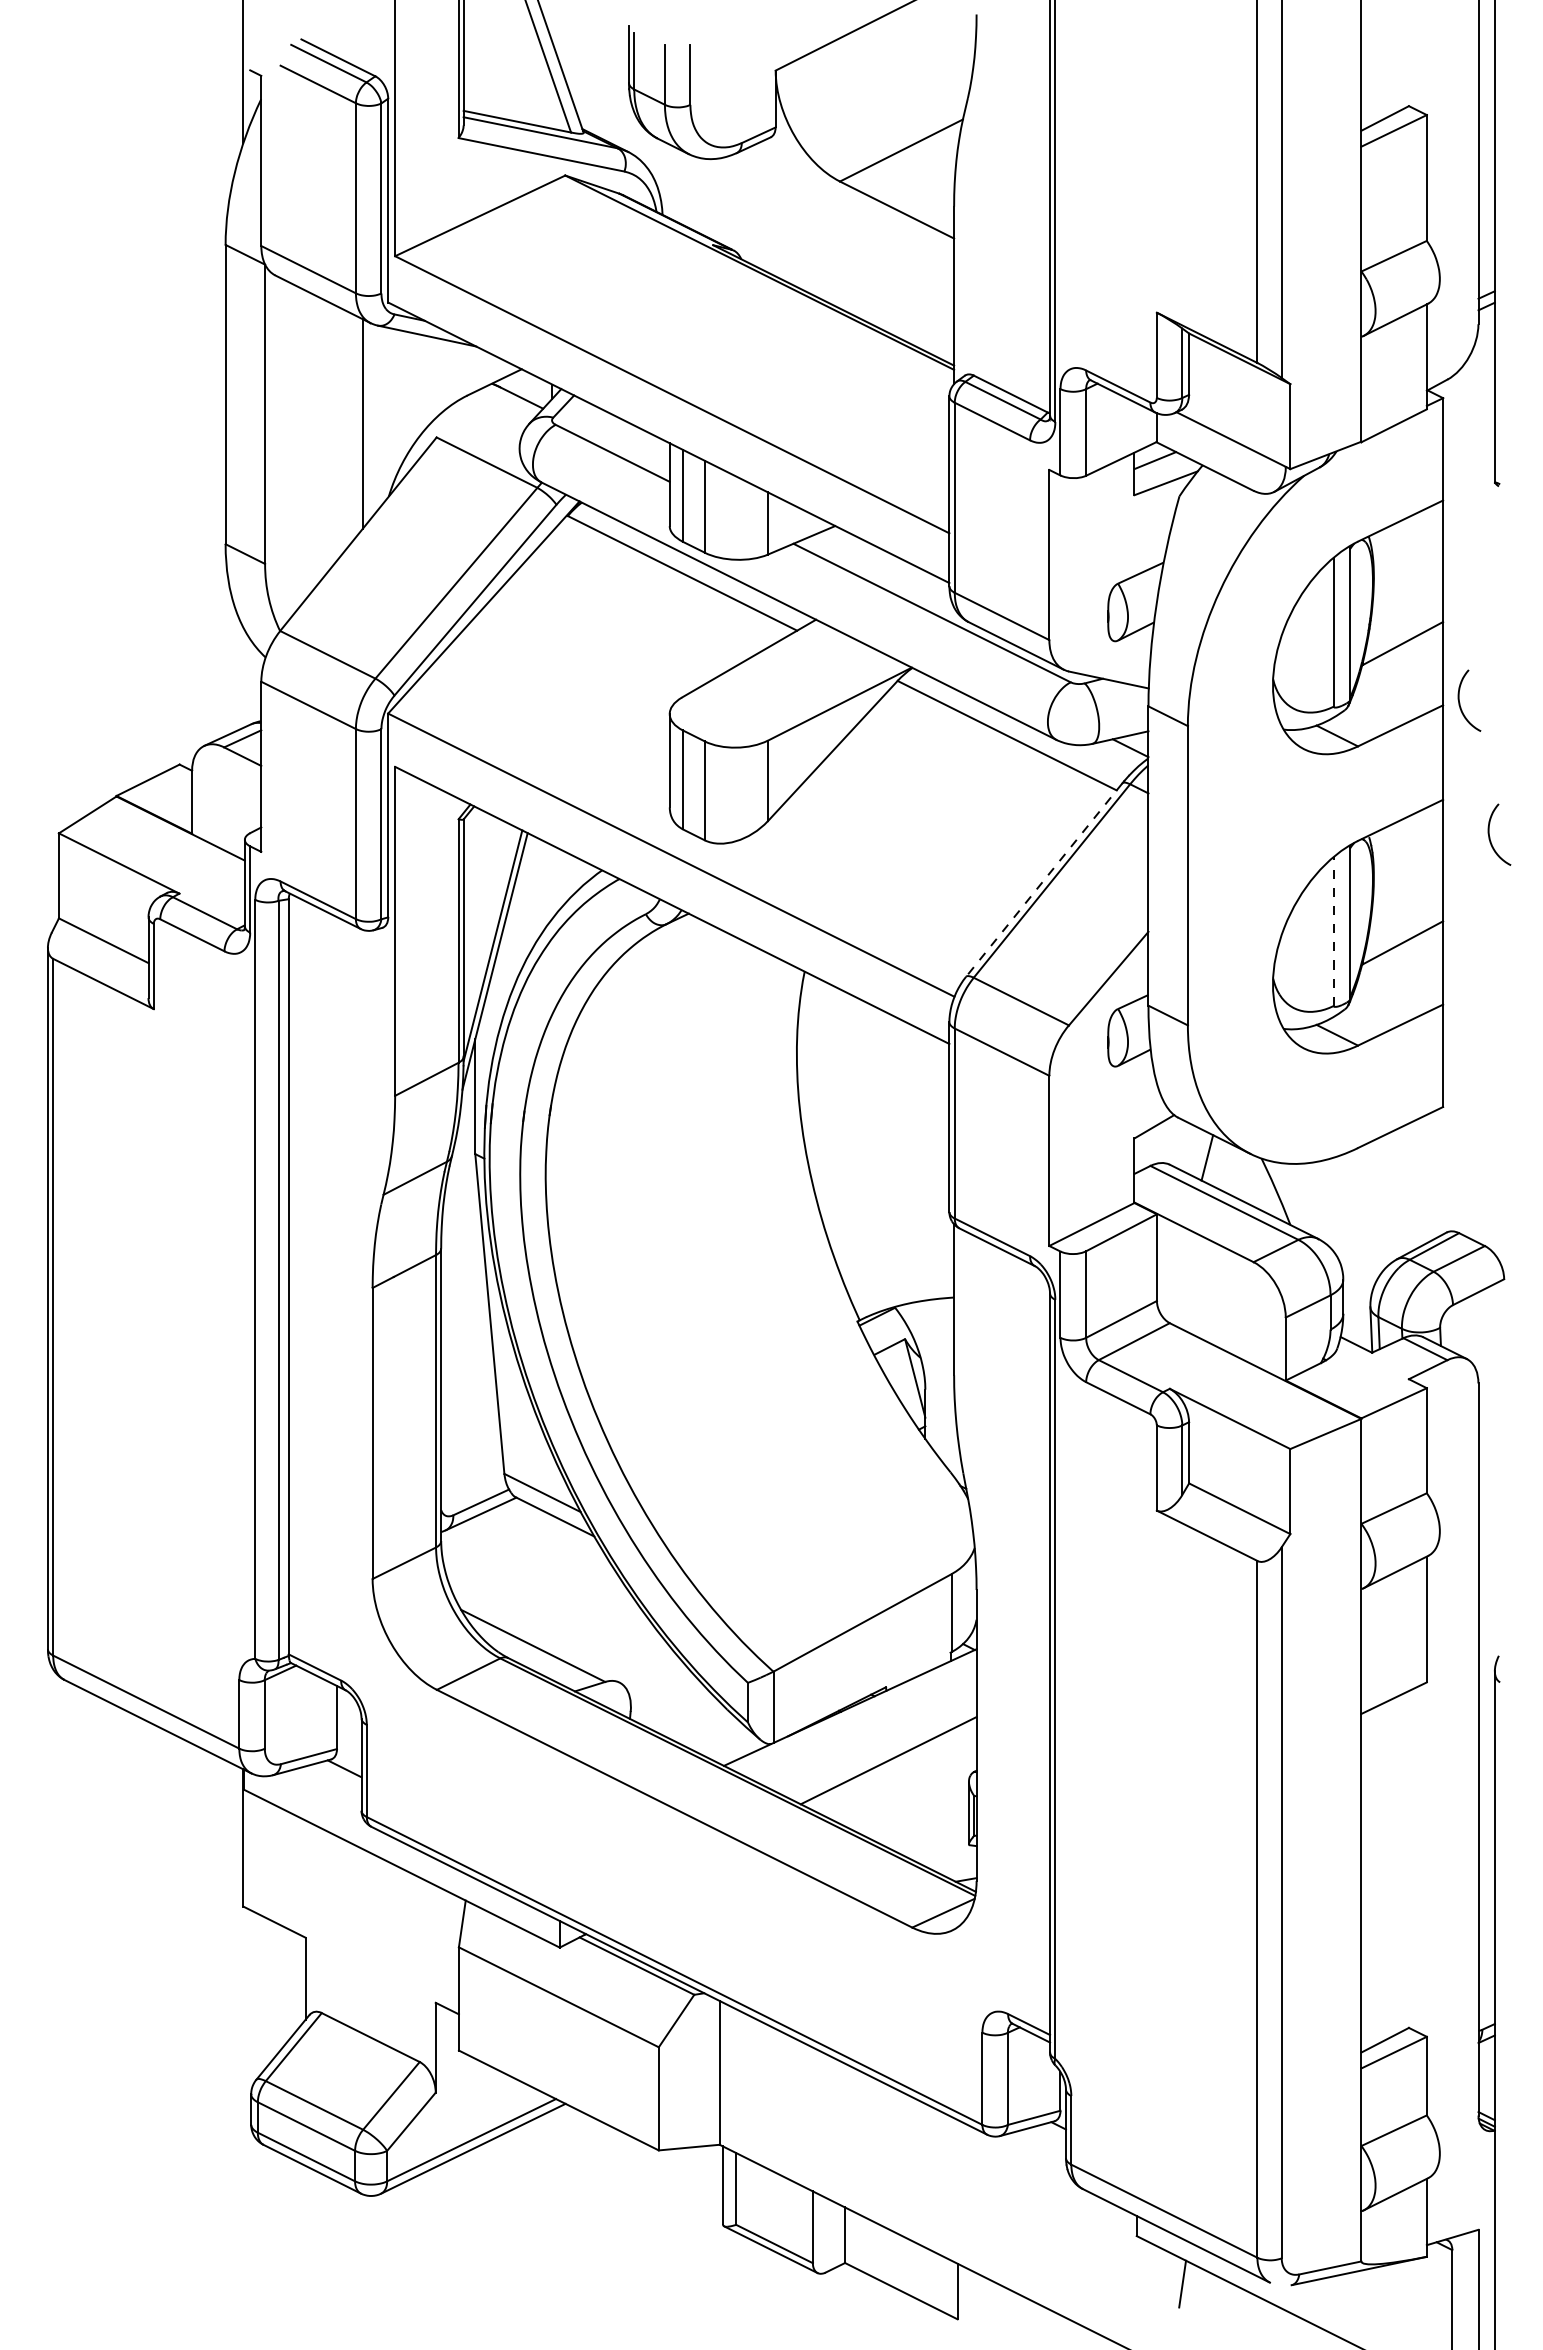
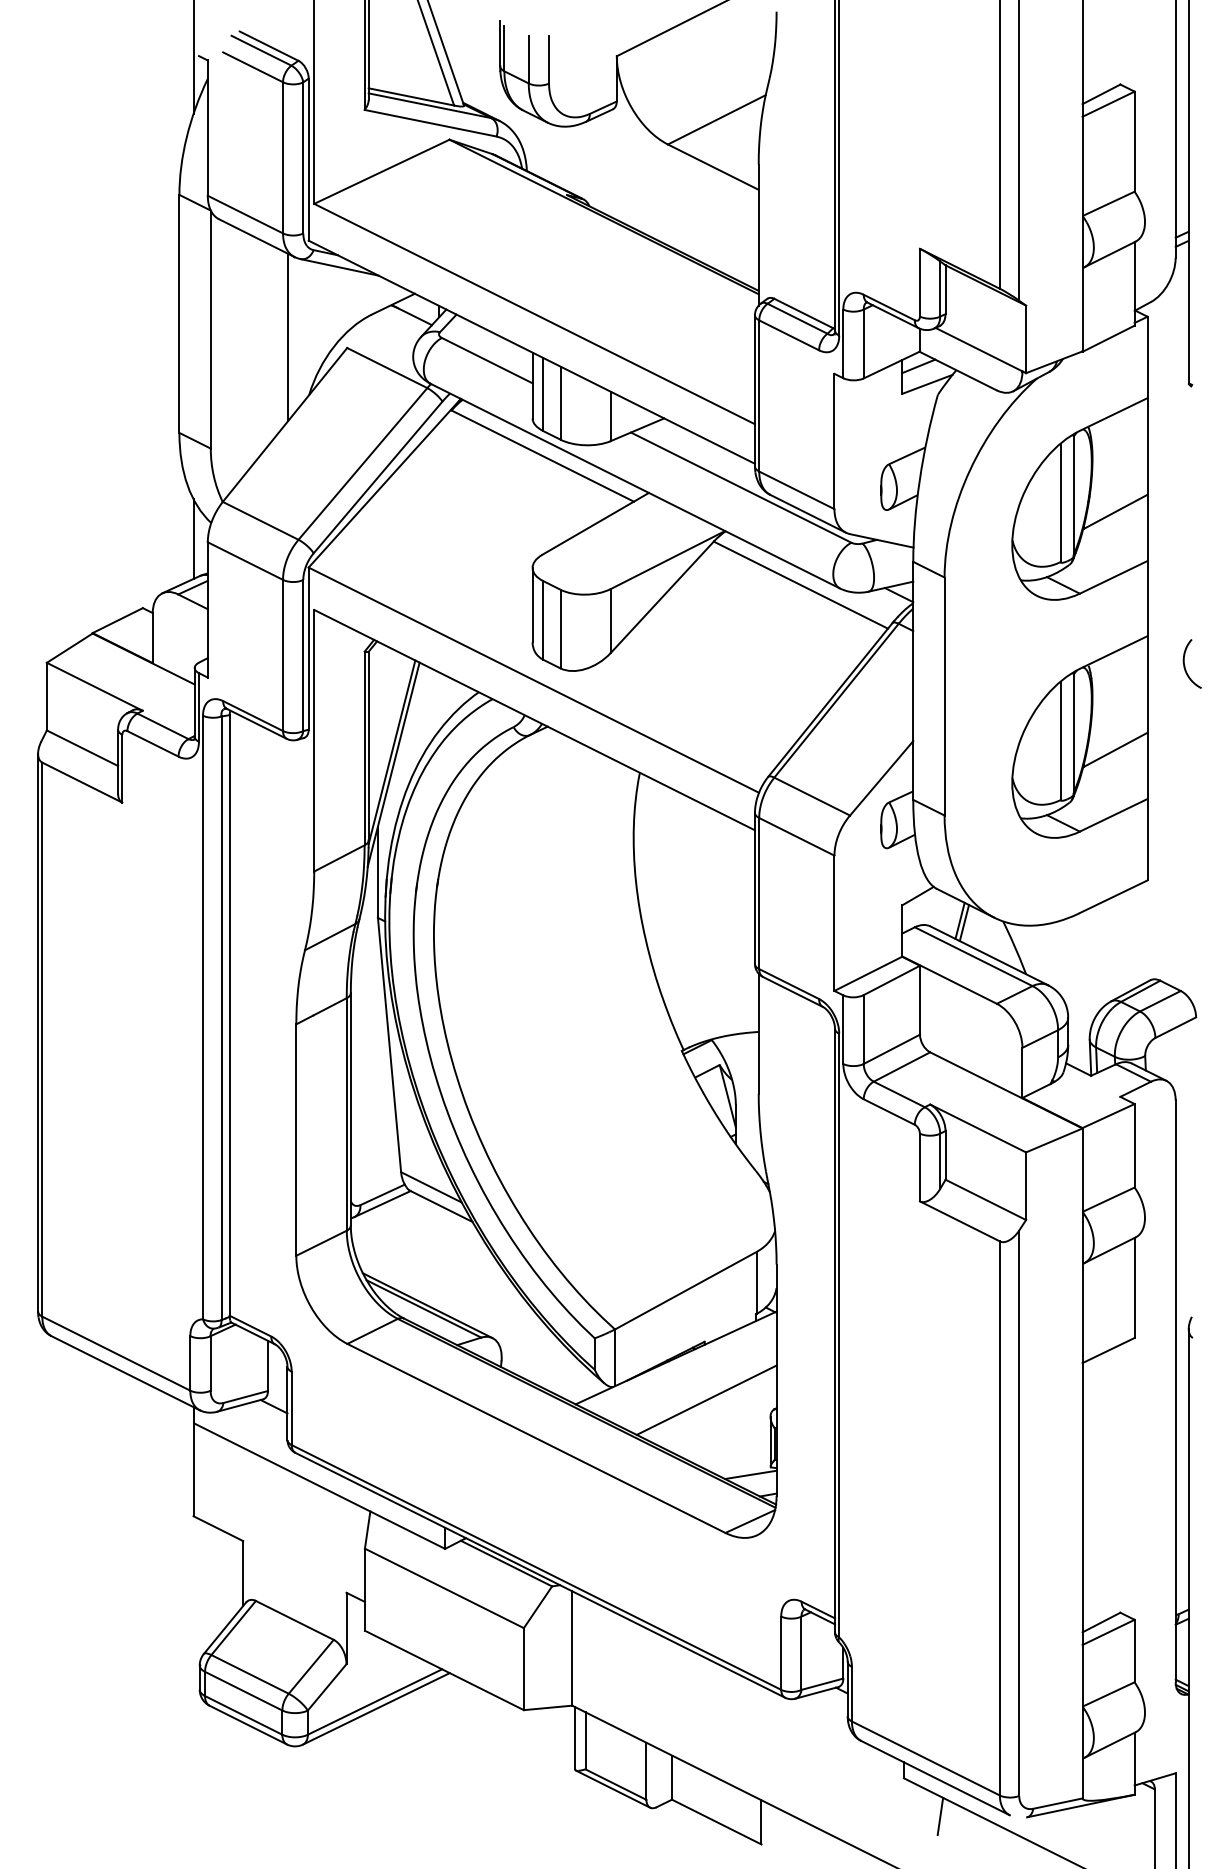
line: (243, 677) -> (193, 538), added
curve: (1460, 702) -> (1161, 558), removed
line: (1043, 880) -> (829, 700), dashed -> solid
line: (1333, 931) -> (1060, 740), dashed -> solid
line: (1212, 1160) -> (964, 922), added
line: (537, 1641) -> (427, 1305), added
line: (943, 1854) -> (750, 1474), added

